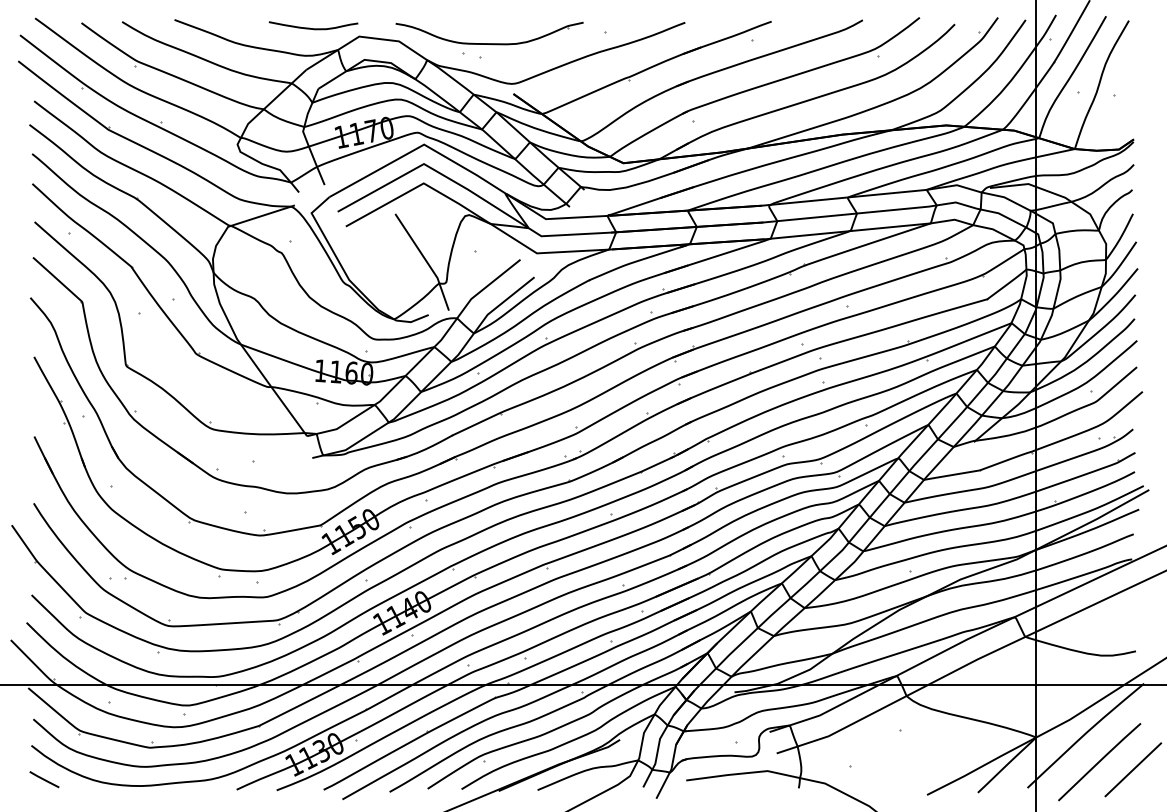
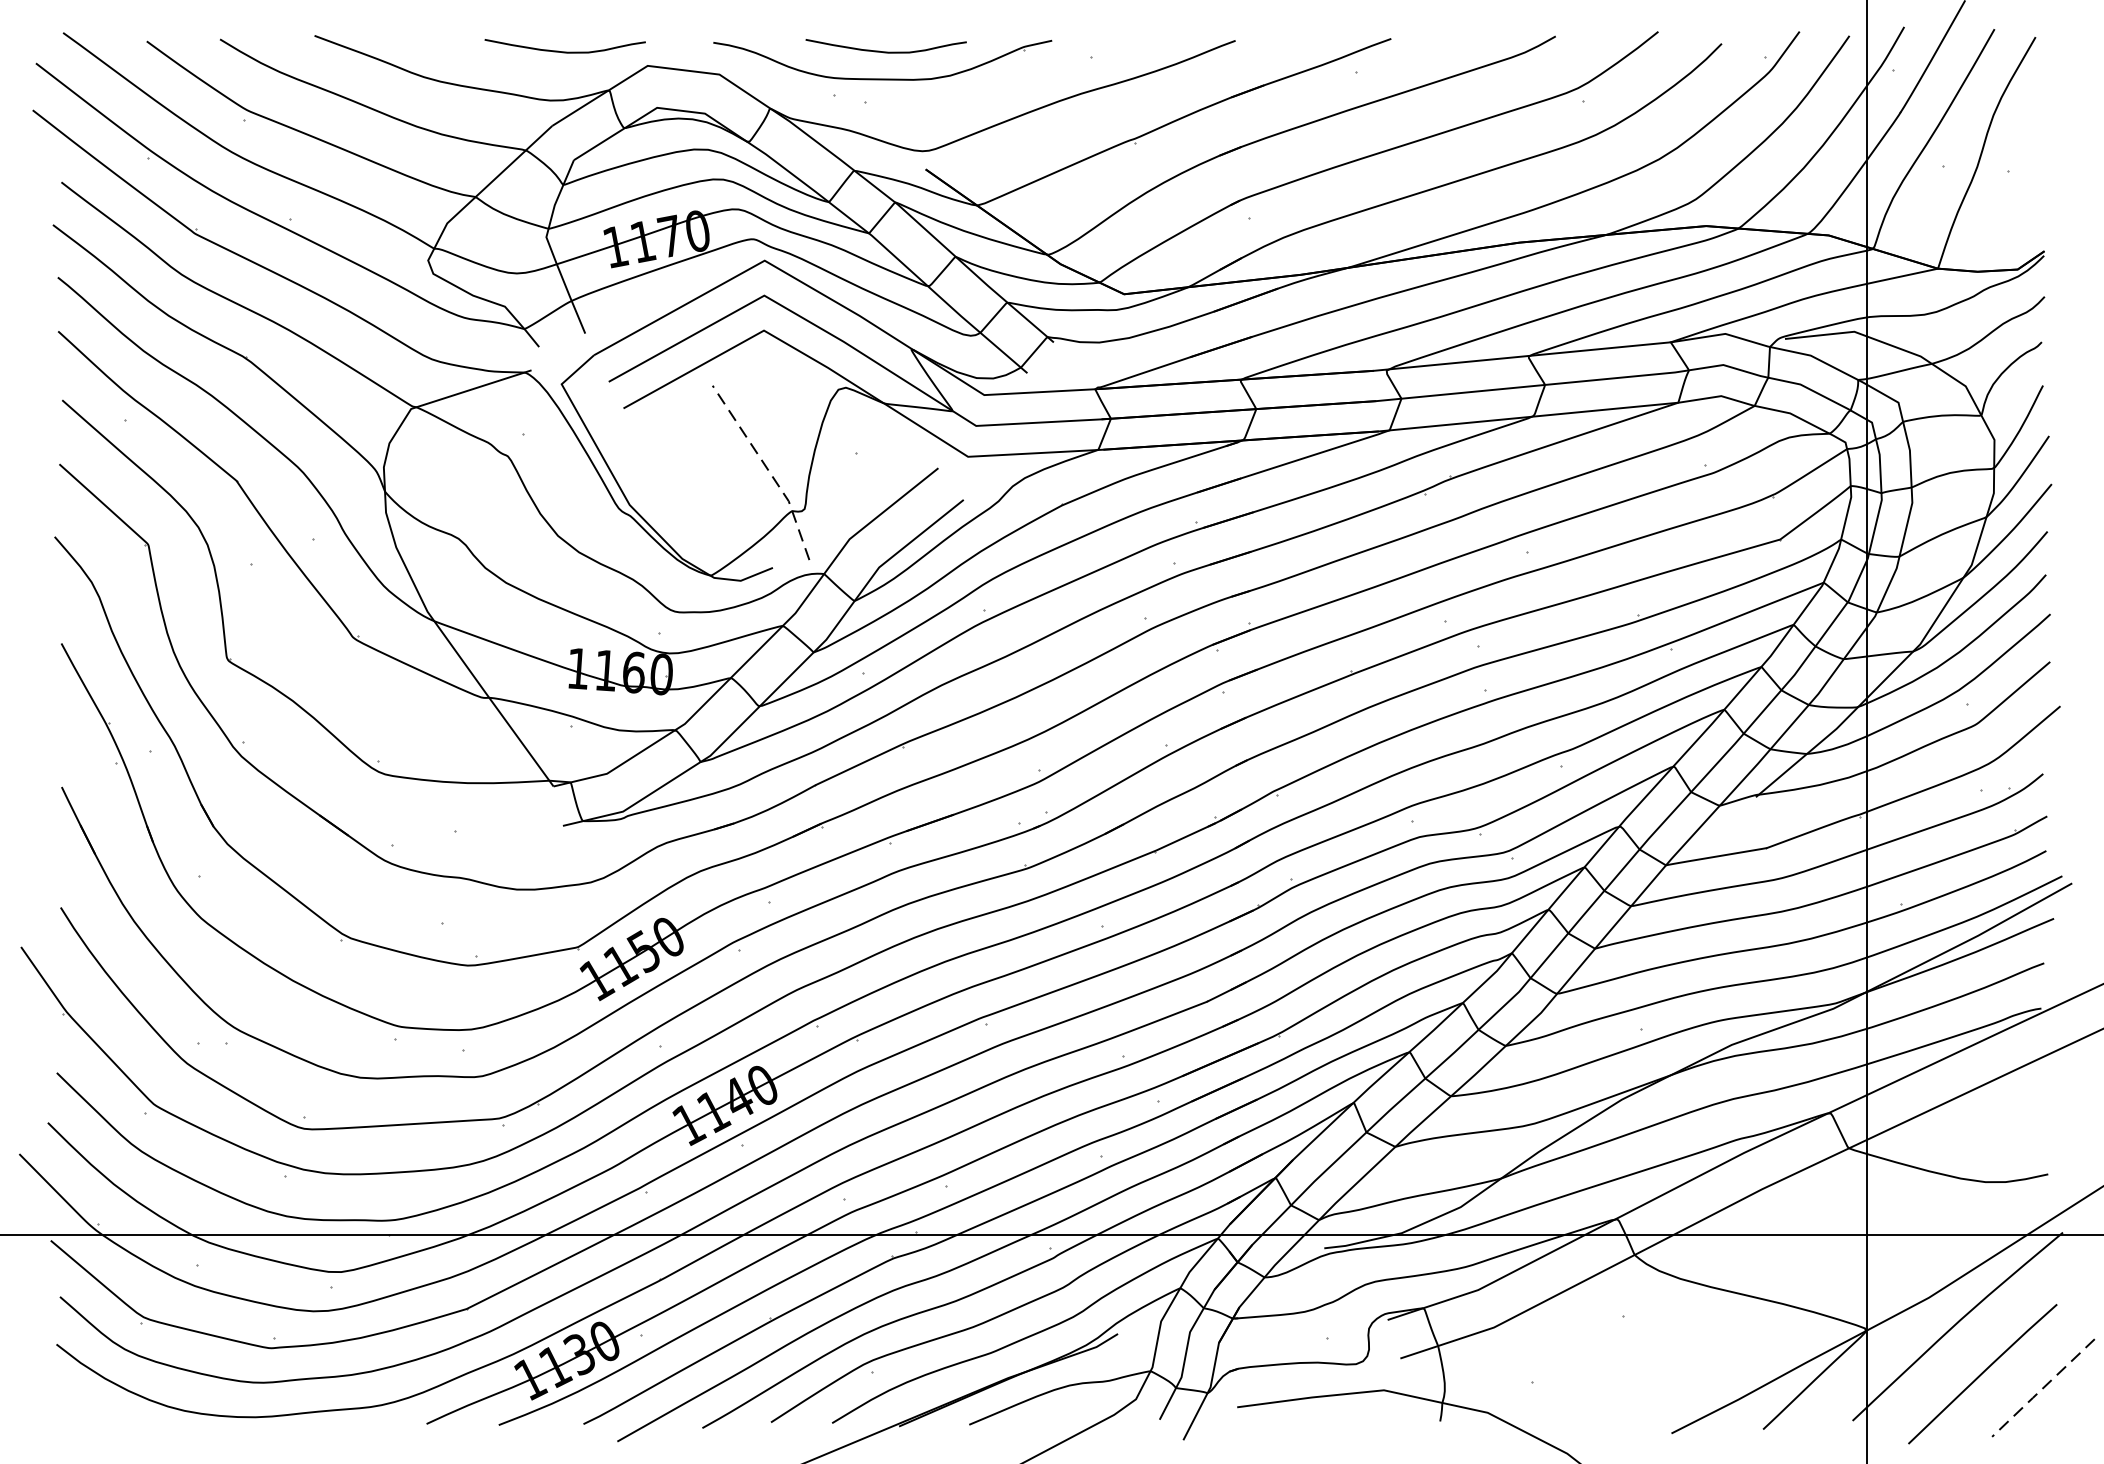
curve: (491, 28) -> (886, 51), added
line: (426, 260) -> (768, 469), solid -> dashed
line: (1132, 770) -> (2041, 1389), solid -> dashed
line: (44, 779) -> (80, 1405), removed

